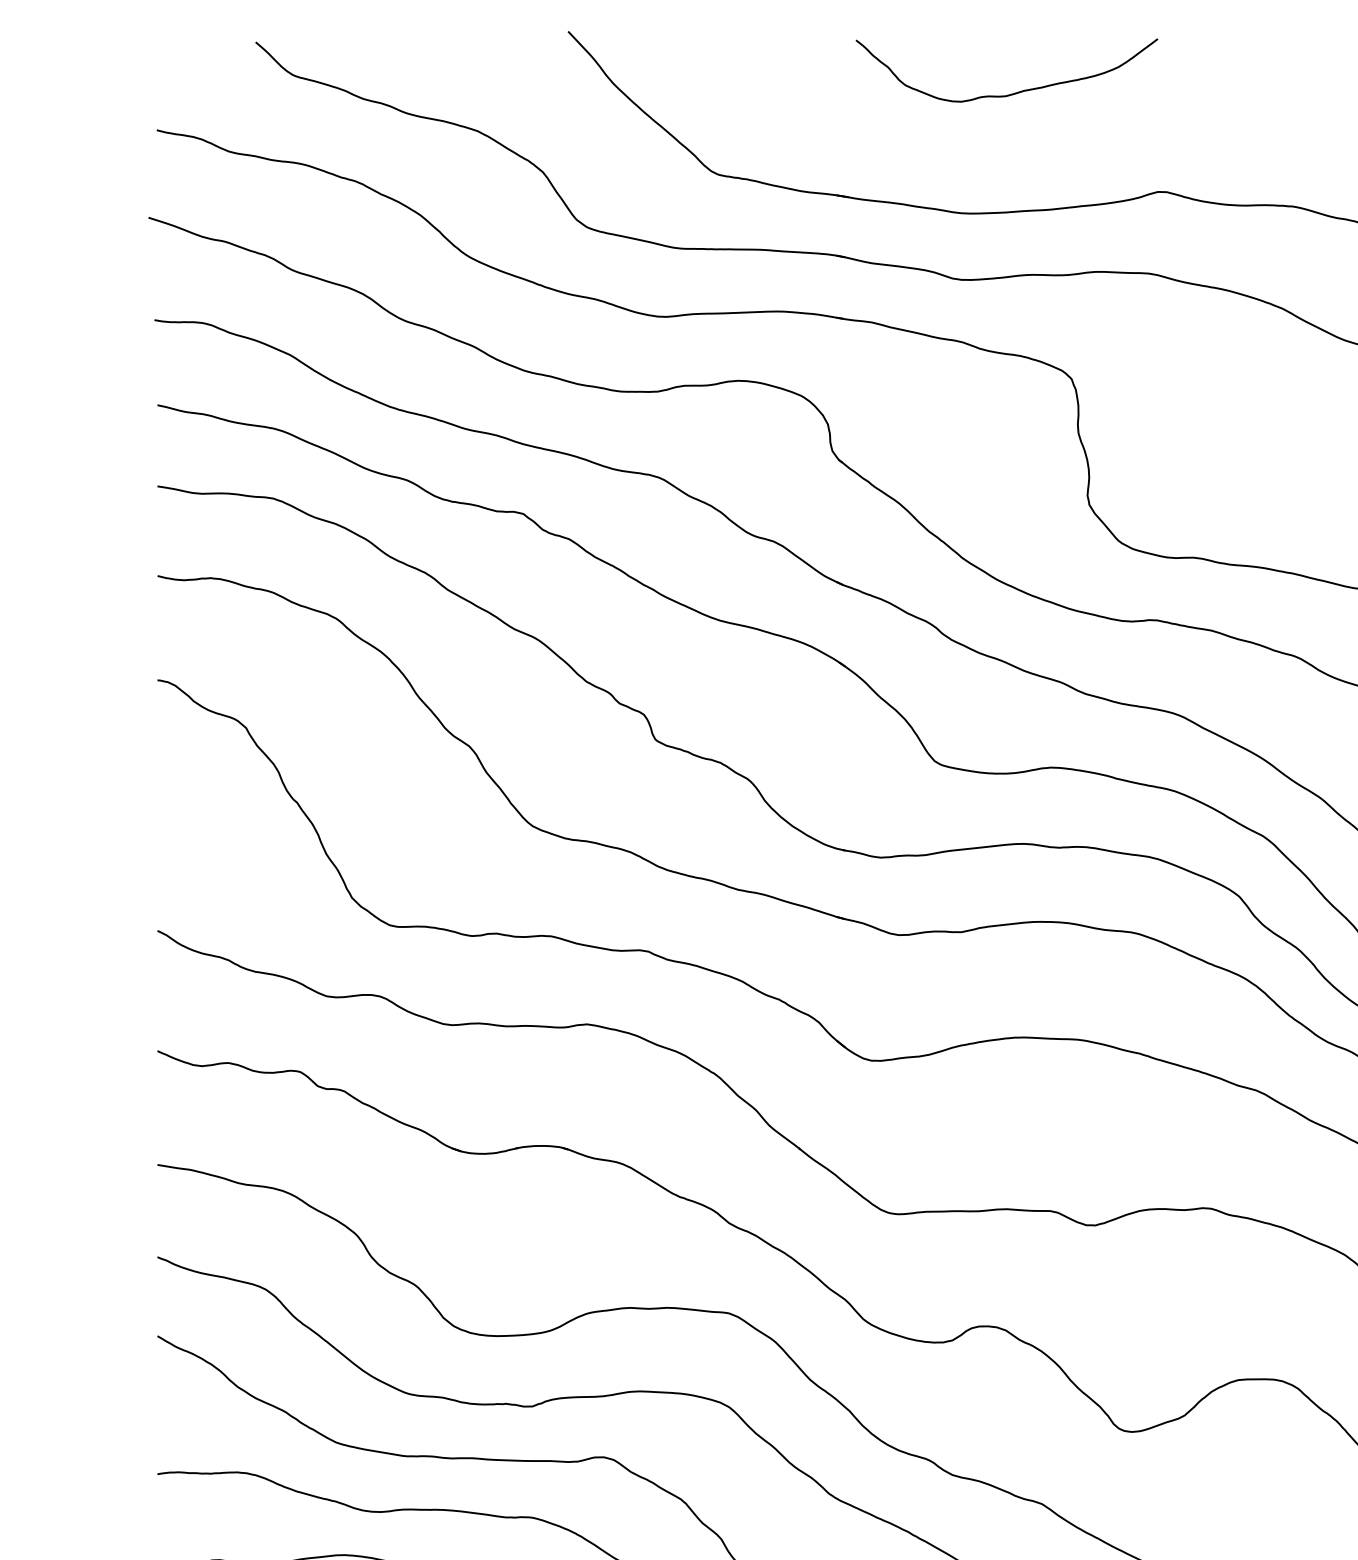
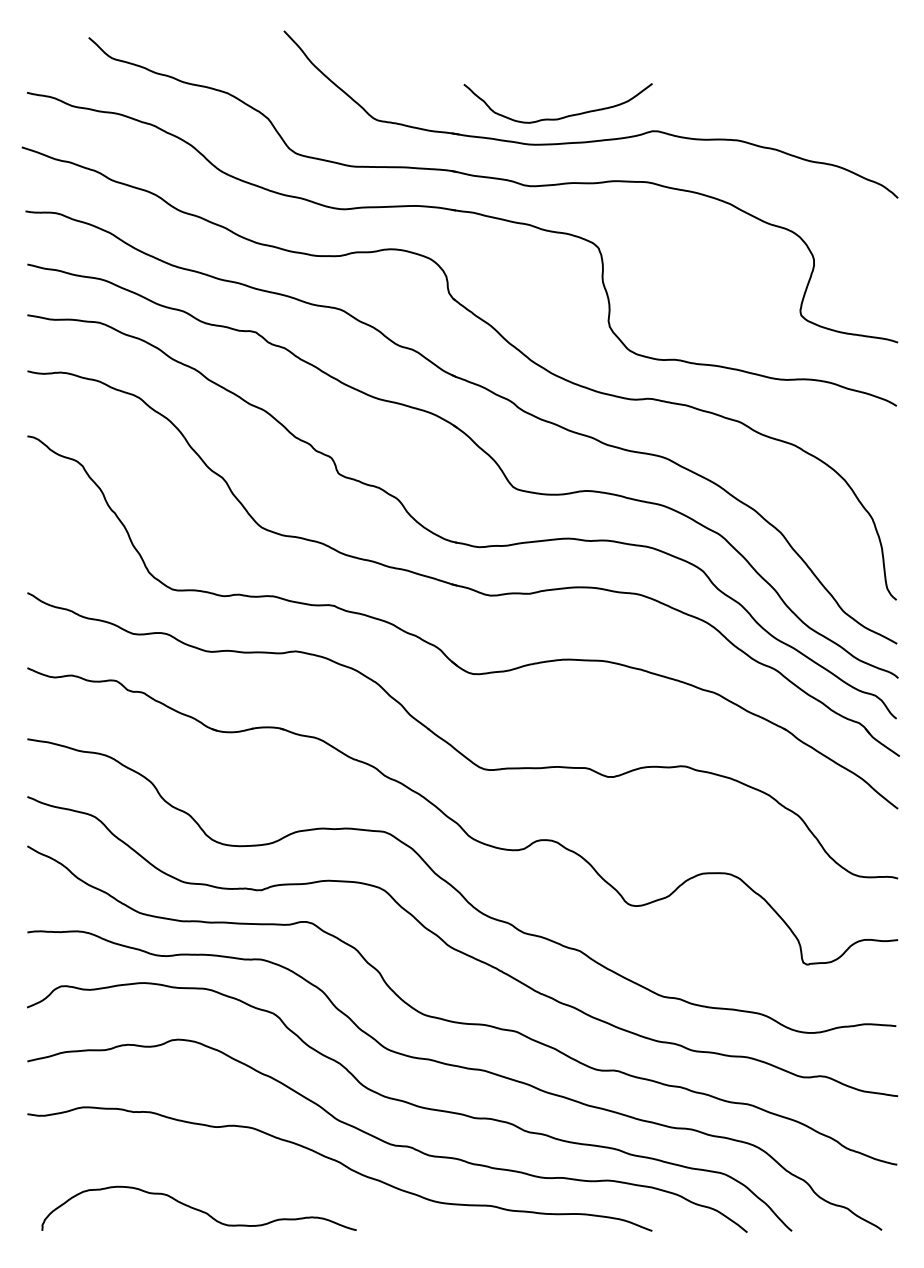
curve: (1015, 91) -> (563, 116), moved

